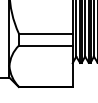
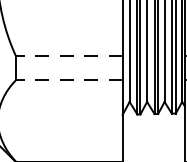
line: (45, 33) -> (68, 56), solid -> dashed
line: (45, 45) -> (68, 79), solid -> dashed

